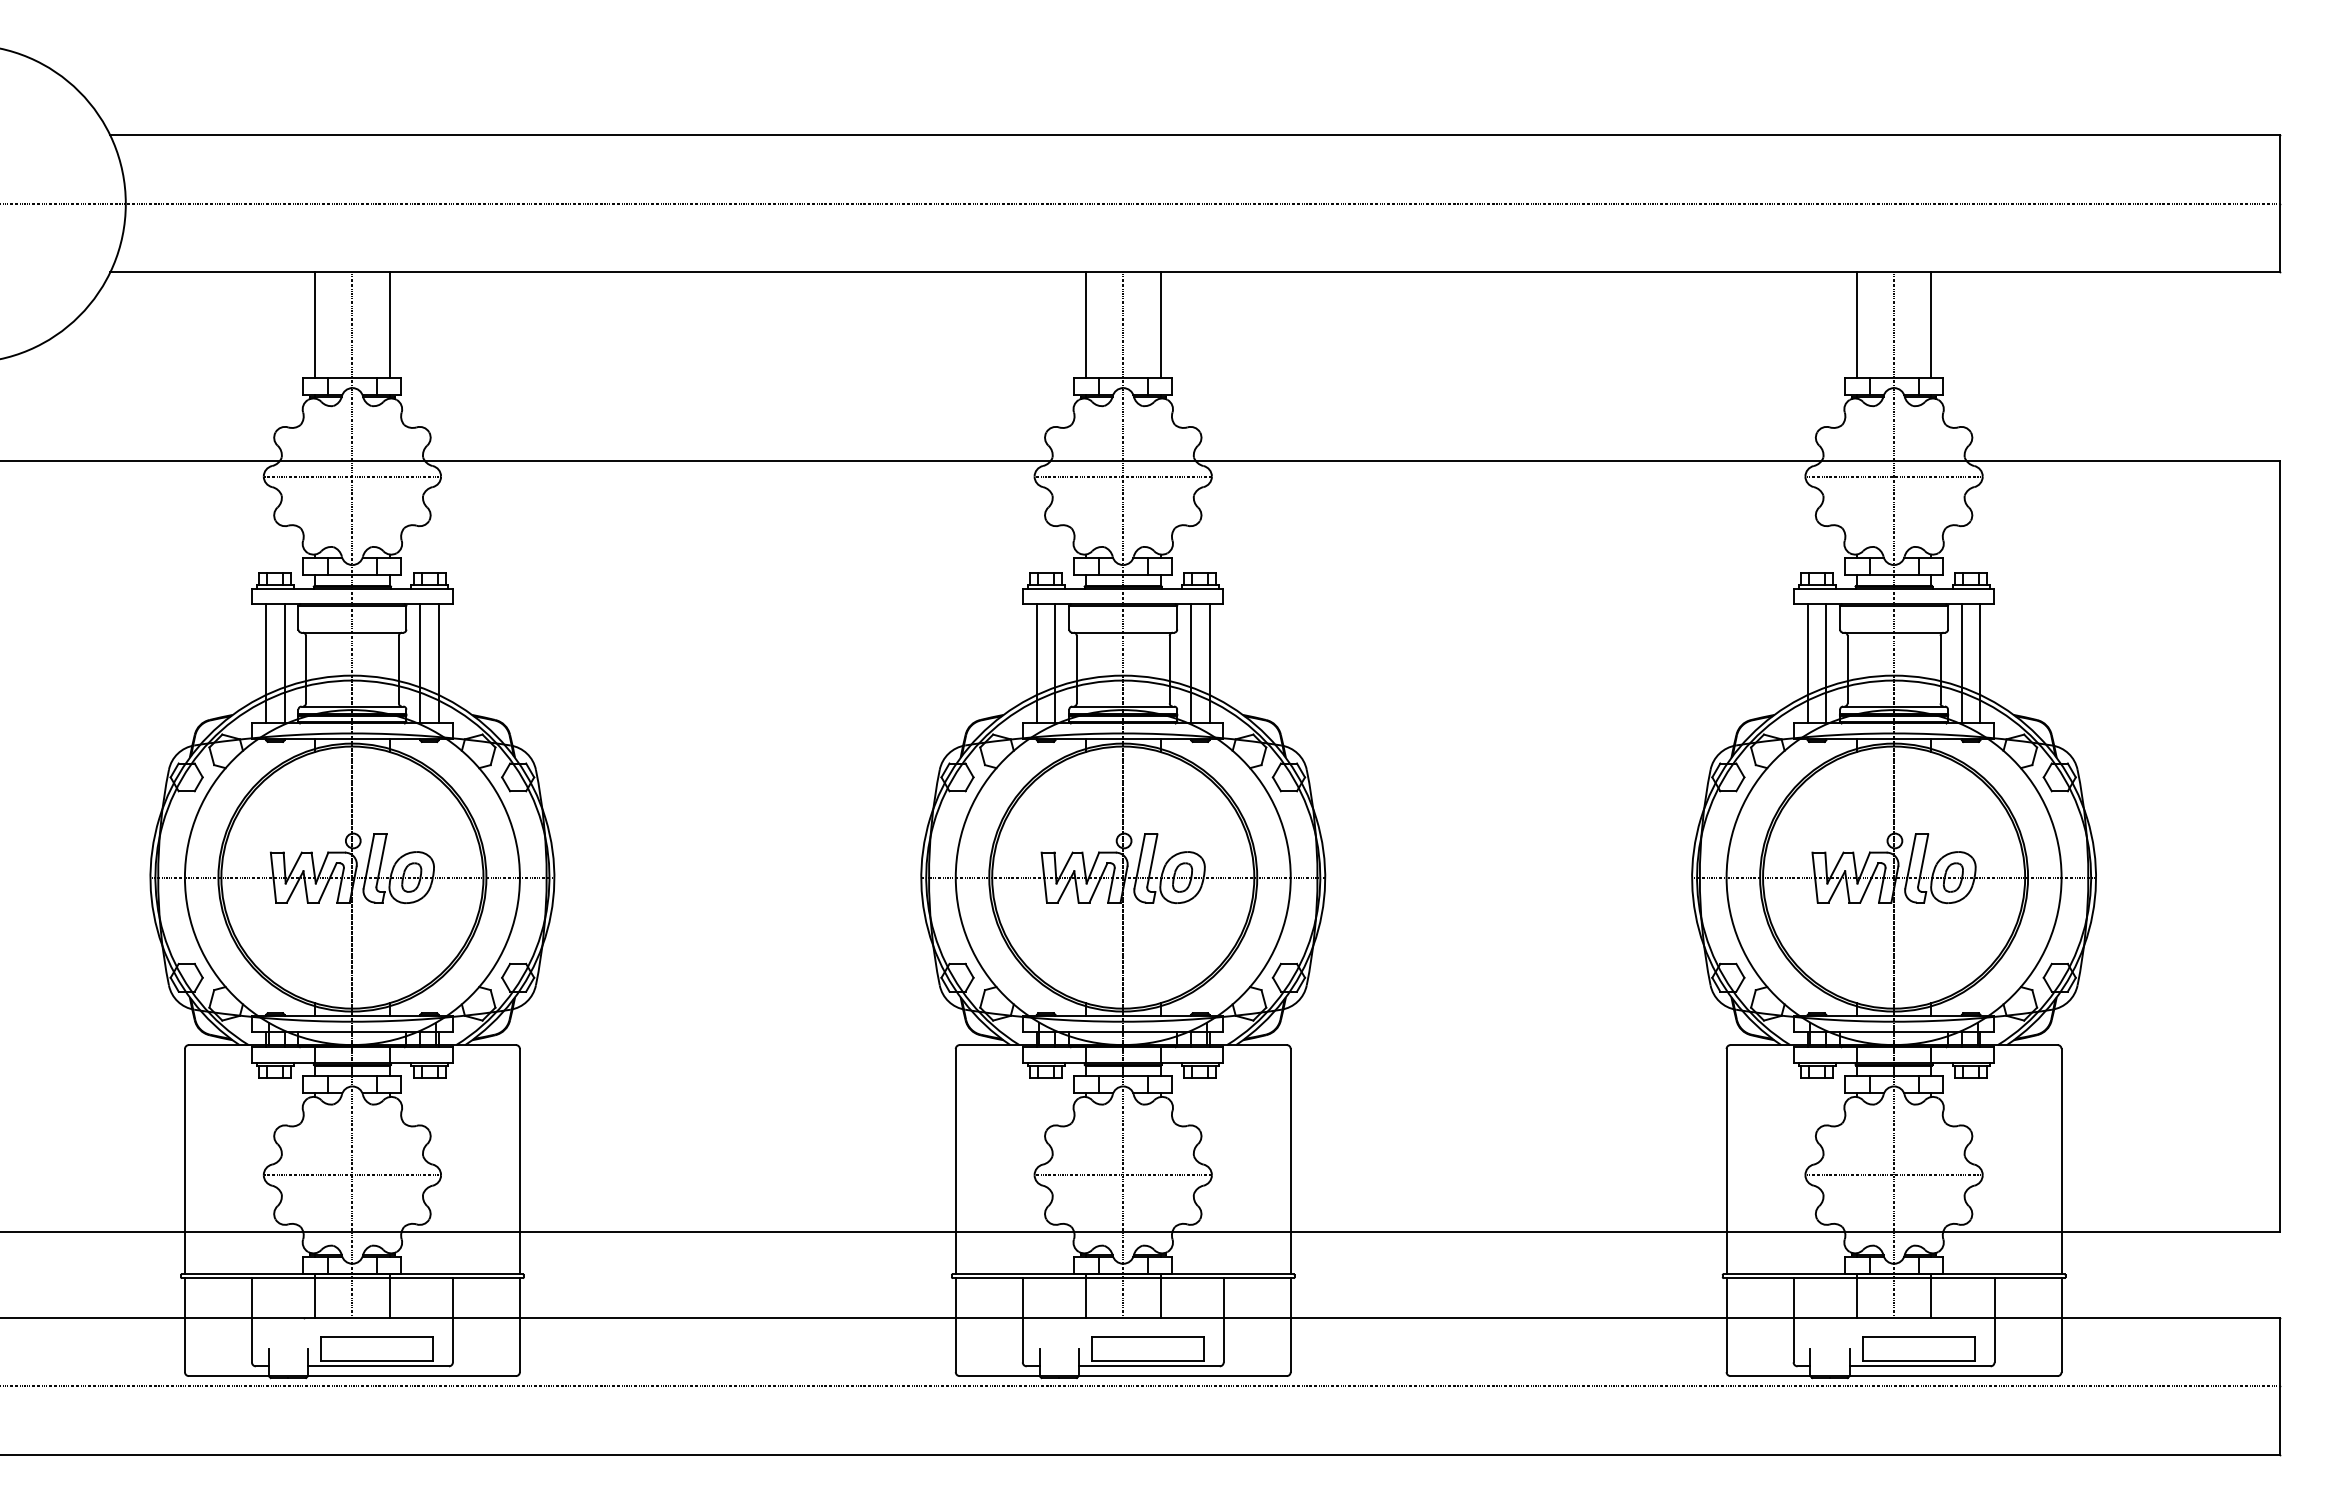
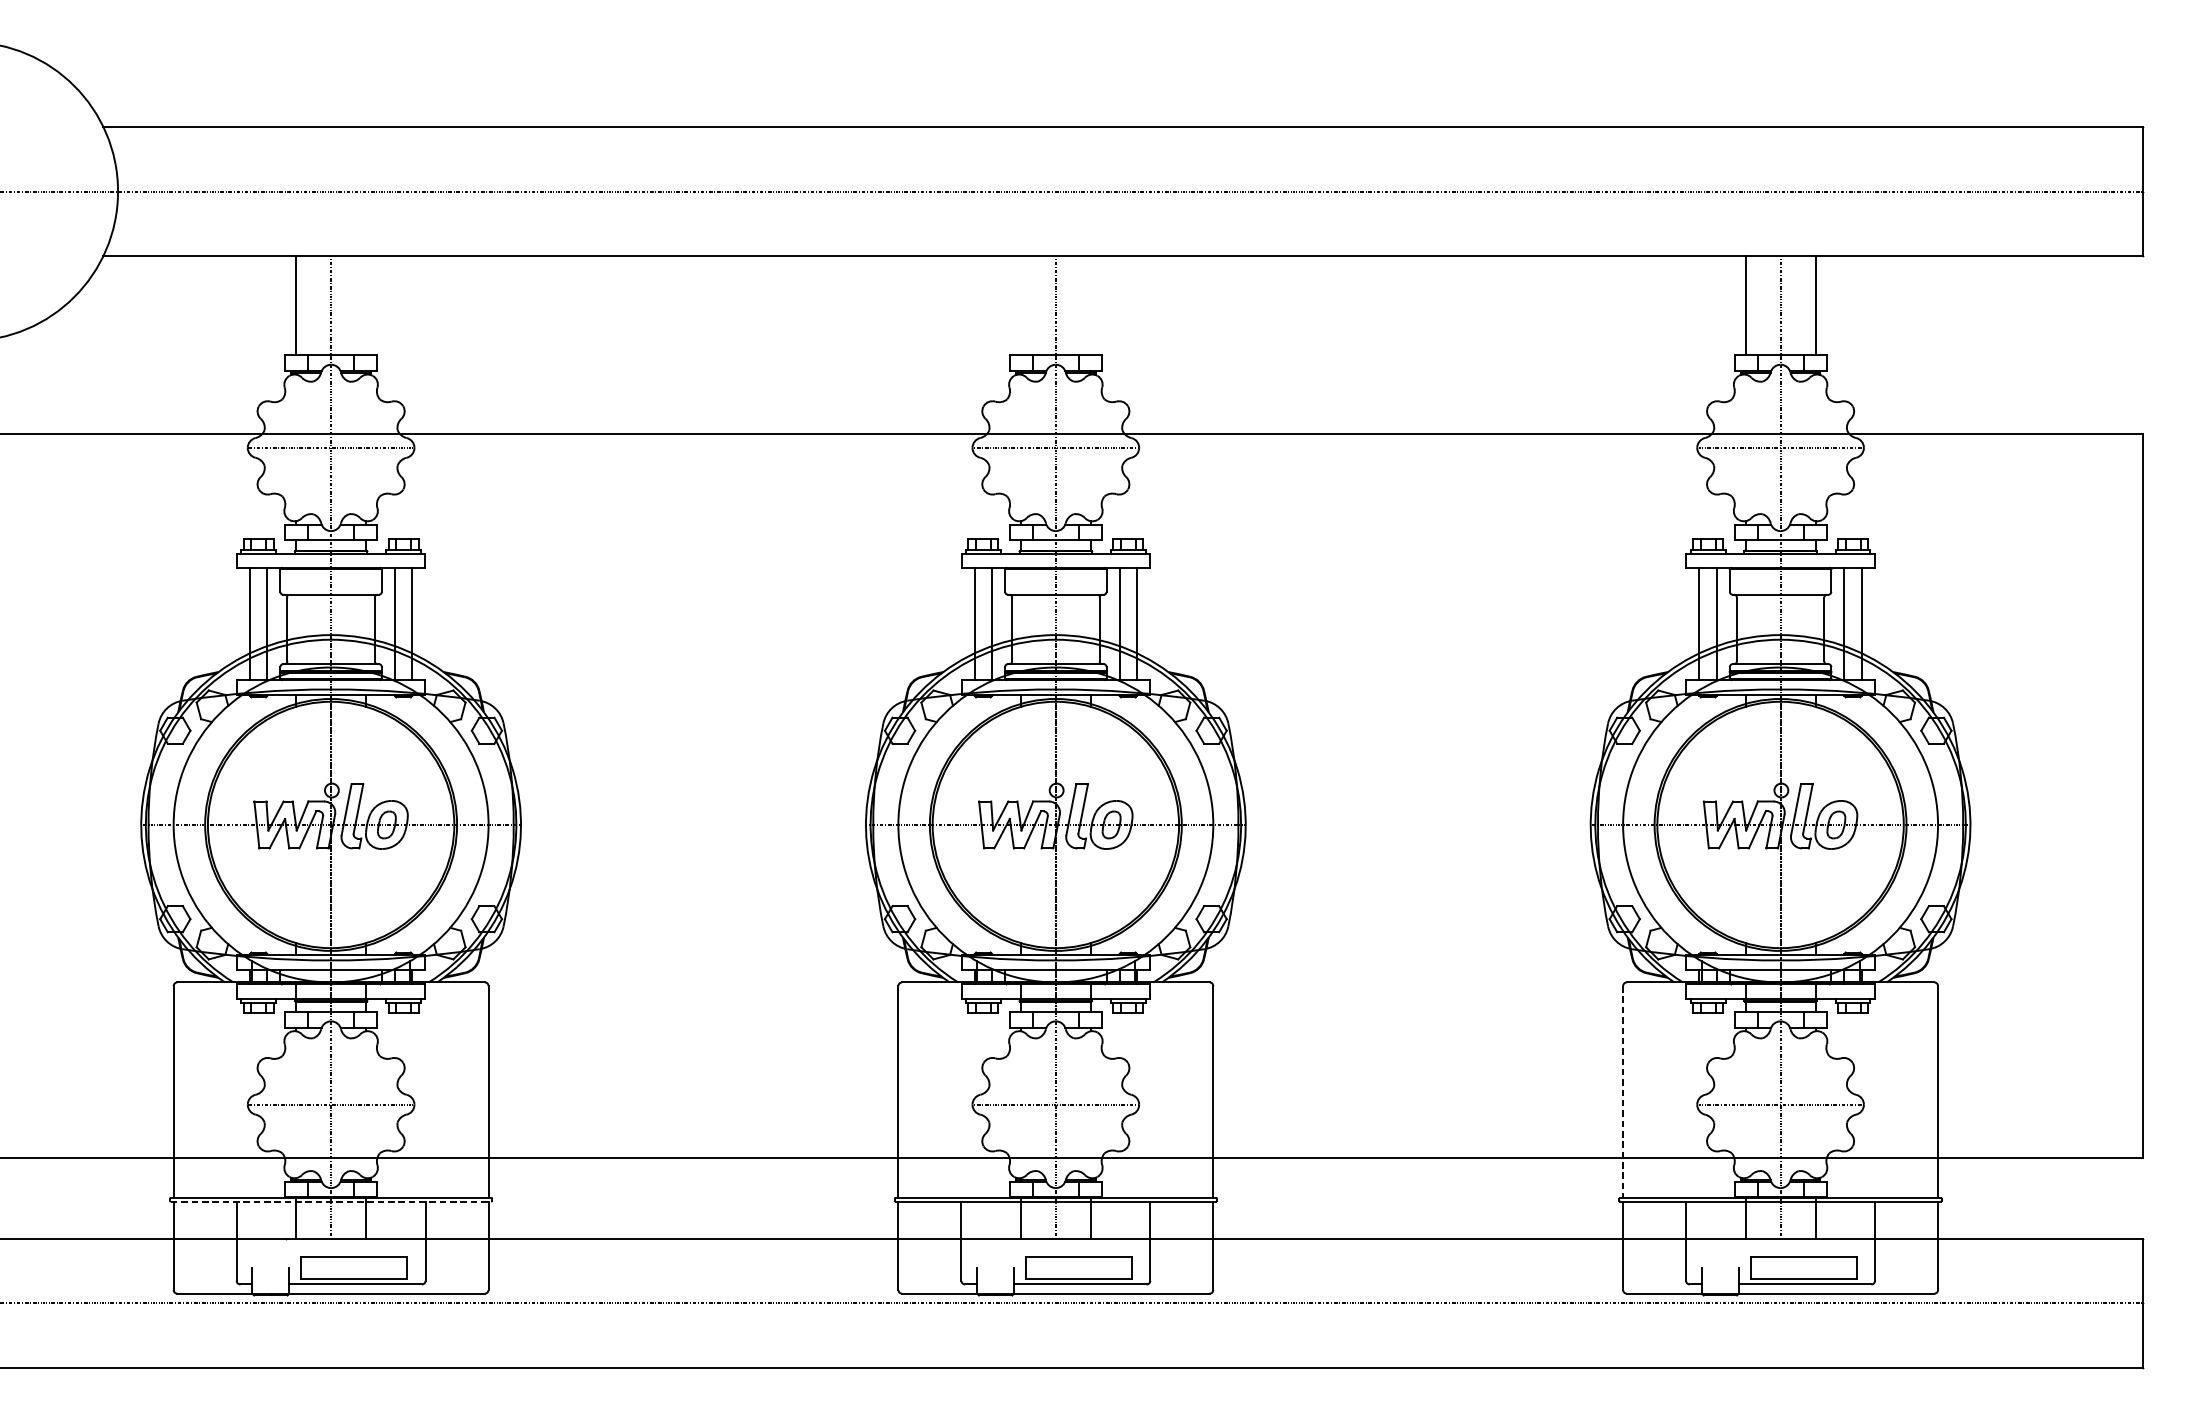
line: (389, 325) -> (365, 305), removed
line: (1086, 325) -> (1021, 305), removed
line: (1160, 325) -> (1090, 305), removed
line: (1726, 1161) -> (1623, 1091), solid -> dashed
line: (352, 1278) -> (331, 1201), solid -> dashed

